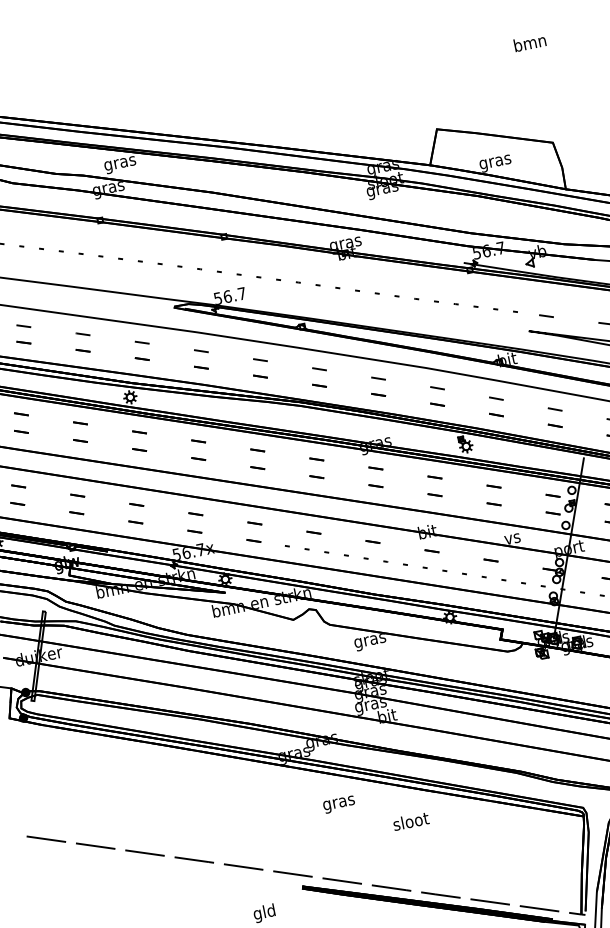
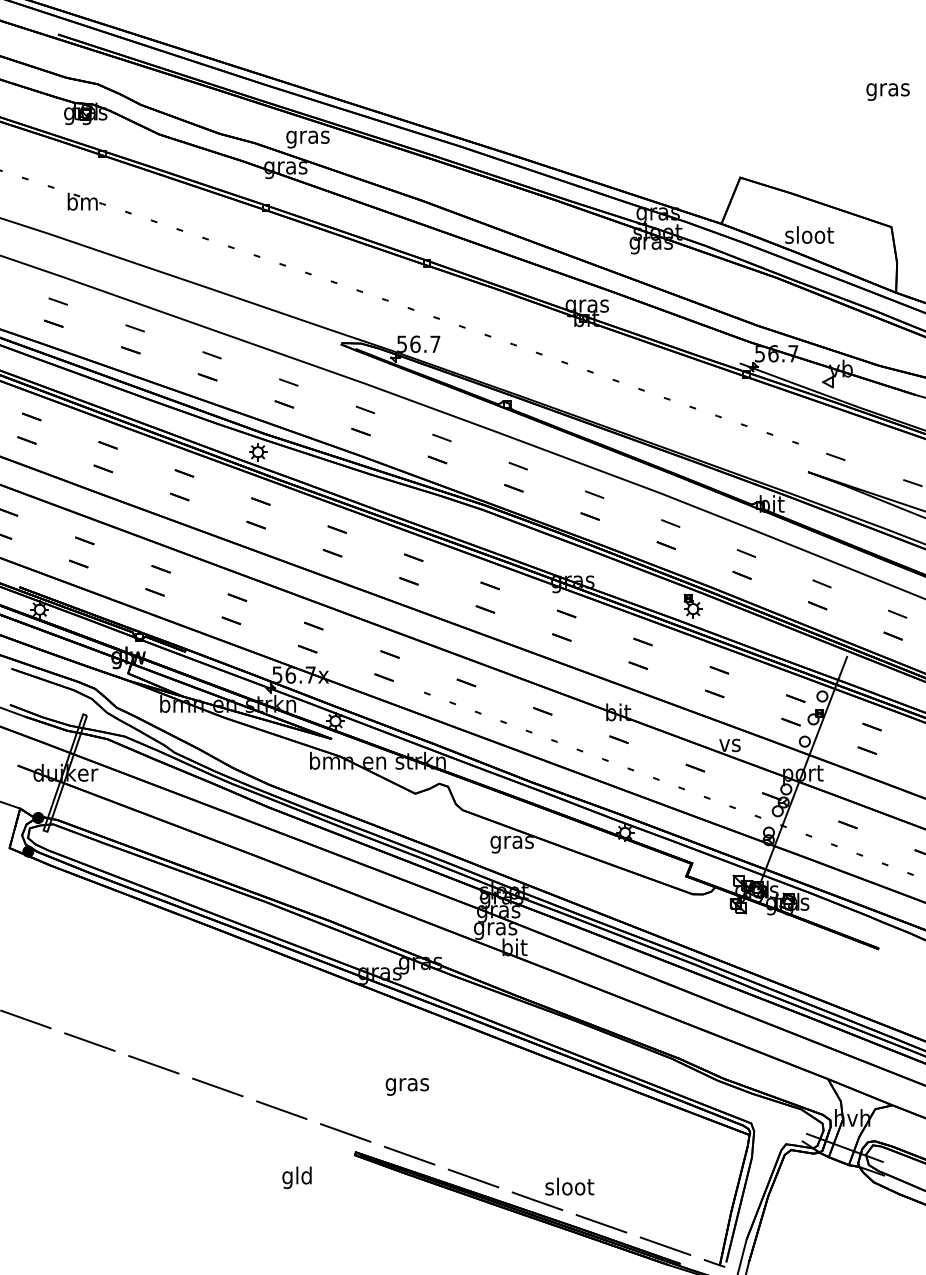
text: (529, 44) -> (887, 89), bmn -> gras
text: (495, 162) -> (809, 237), gras -> sloot
text: (339, 804) -> (407, 1086), moved
text: (410, 821) -> (569, 1186), moved

